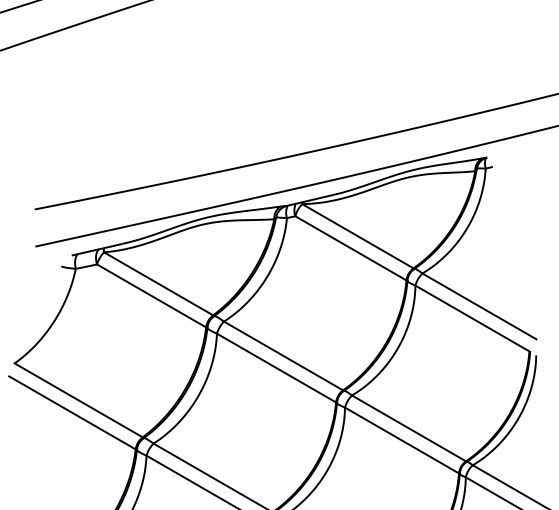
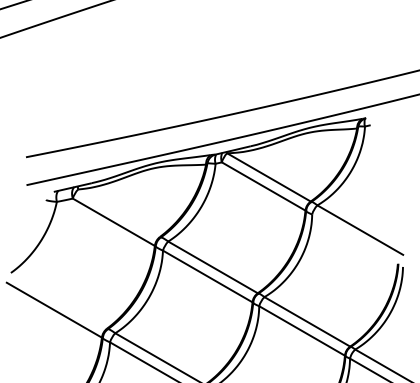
line: (159, 282) -> (119, 212), removed
line: (471, 317) -> (354, 238), removed
line: (77, 400) -> (58, 300), removed

